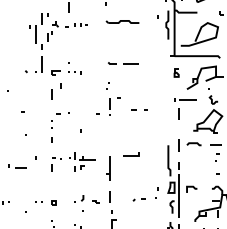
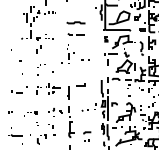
line: (121, 21) -> (75, 22), moved
part: (60, 126) -> (41, 69), size x0.7
part: (41, 205) -> (30, 113), size x0.7

